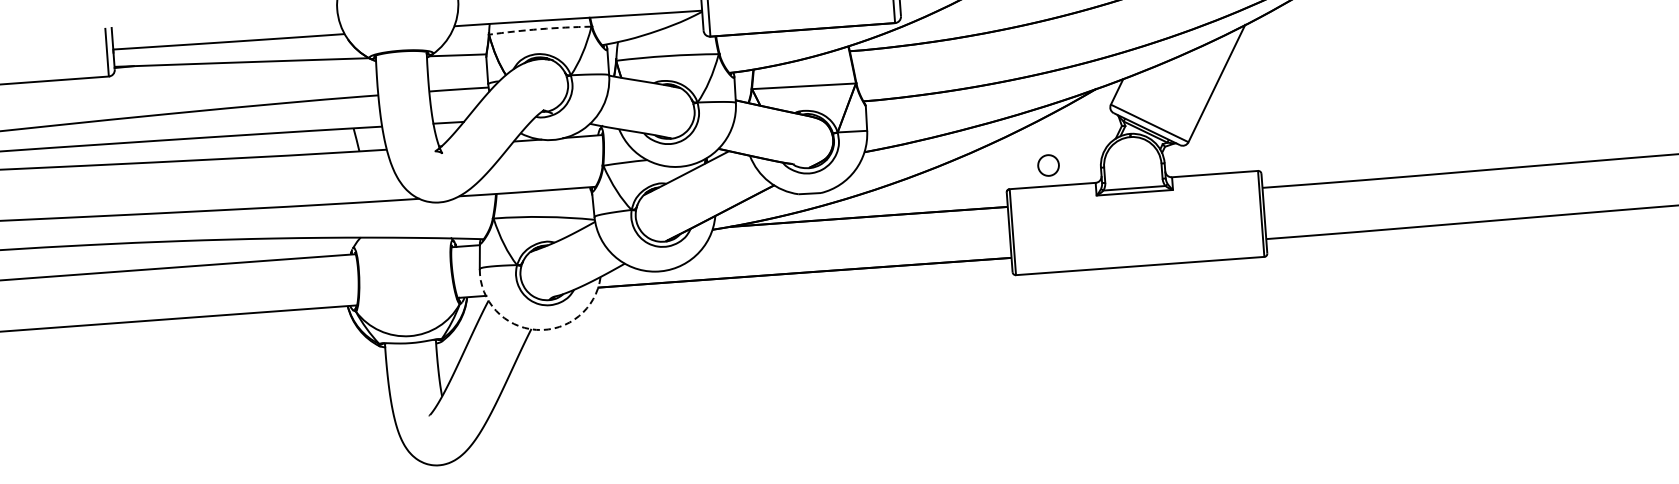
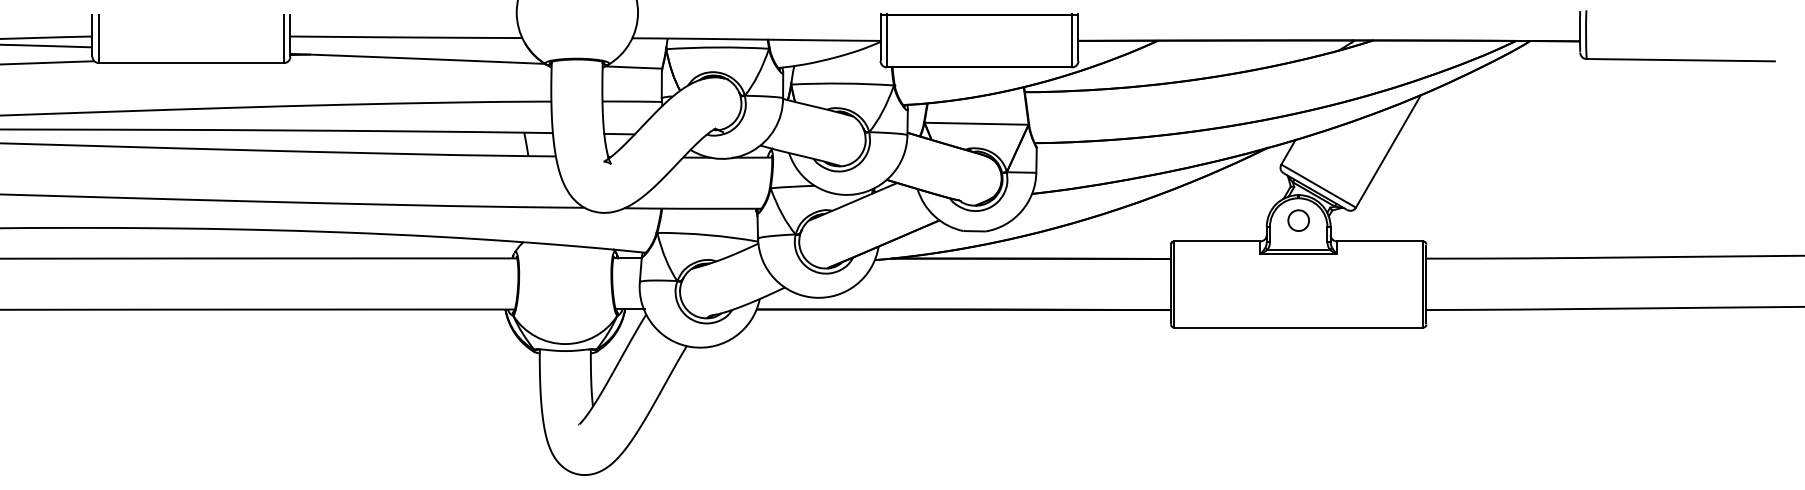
arc: (540, 29) -> (717, 47), dashed -> solid
circle: (1048, 165) -> (1298, 220), moved
arc: (536, 330) -> (691, 347), dashed -> solid

